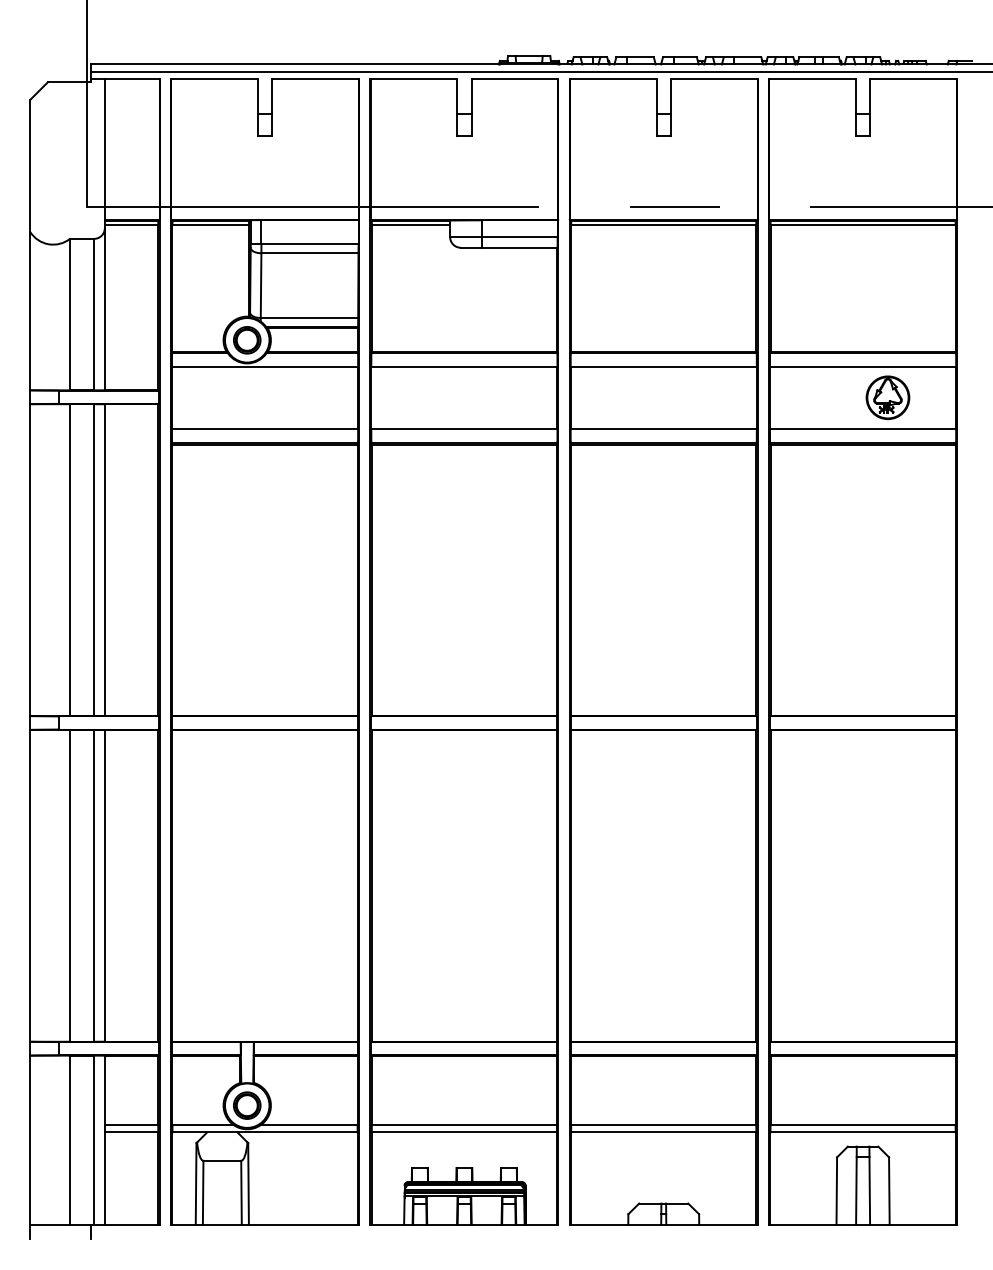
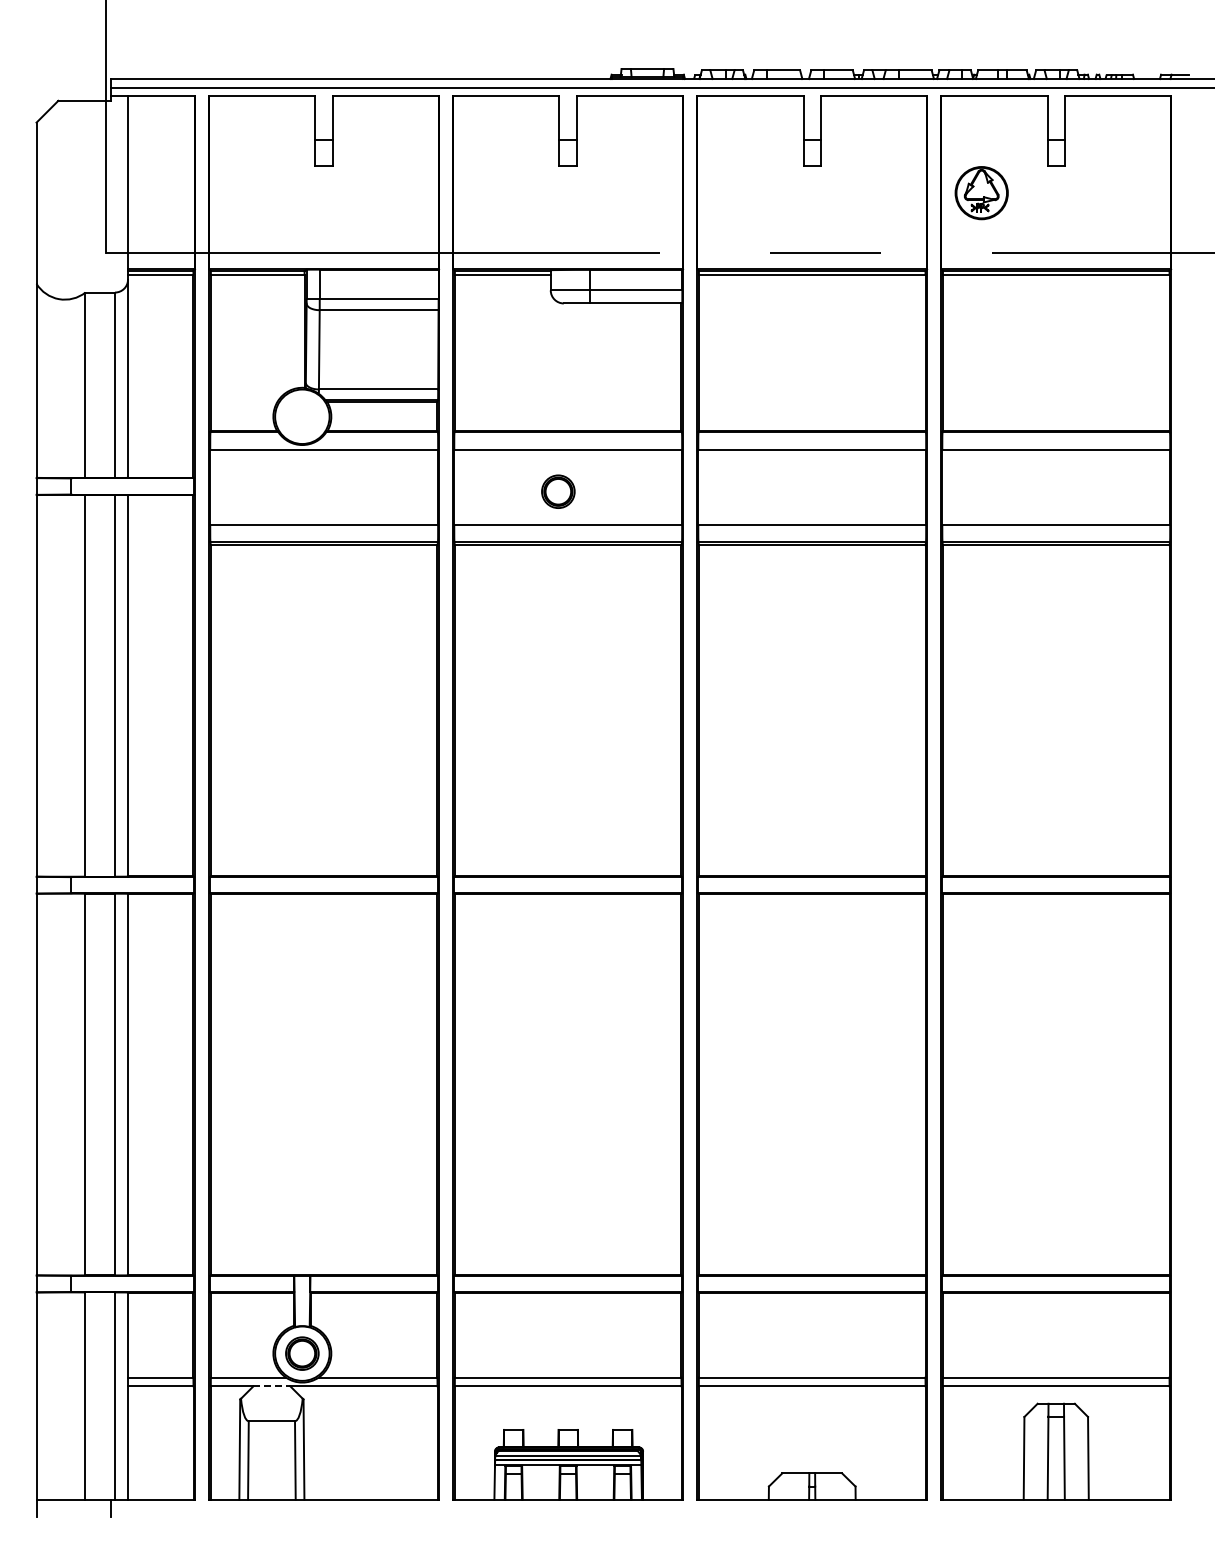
part: (247, 340) -> (558, 491), moved
part: (887, 398) -> (981, 193), moved
line: (222, 1132) -> (272, 1386), solid -> dashed

